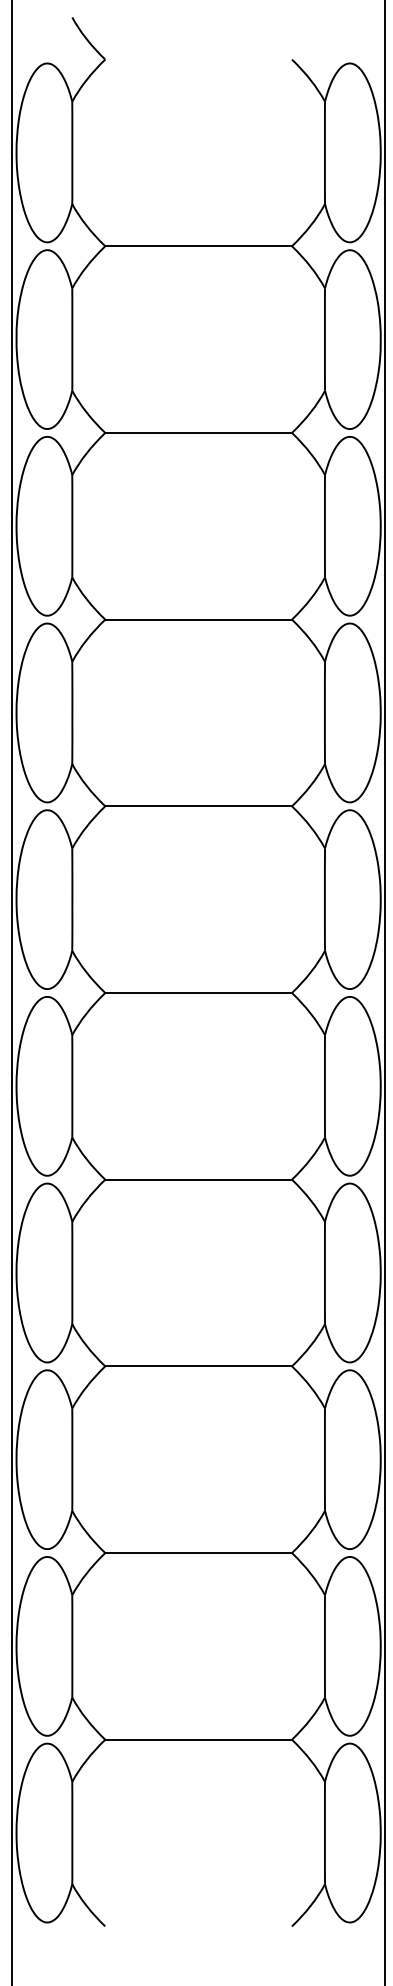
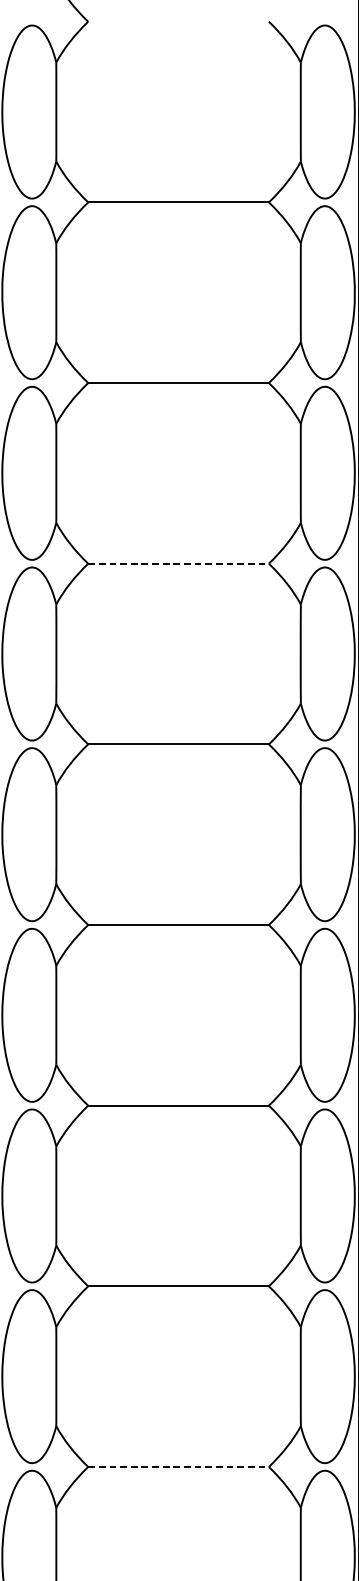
line: (199, 619) -> (179, 563), solid -> dashed
line: (199, 1553) -> (179, 1467), solid -> dashed

